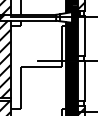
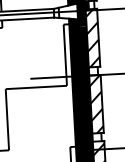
hatch: (81, 35) -> (92, 37), added
hatch: (81, 80) -> (96, 103), added

